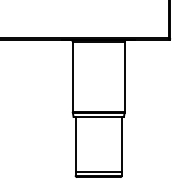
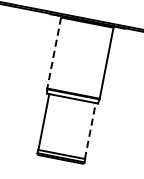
line: (72, 77) -> (53, 53), solid -> dashed
line: (121, 144) -> (90, 130), solid -> dashed

